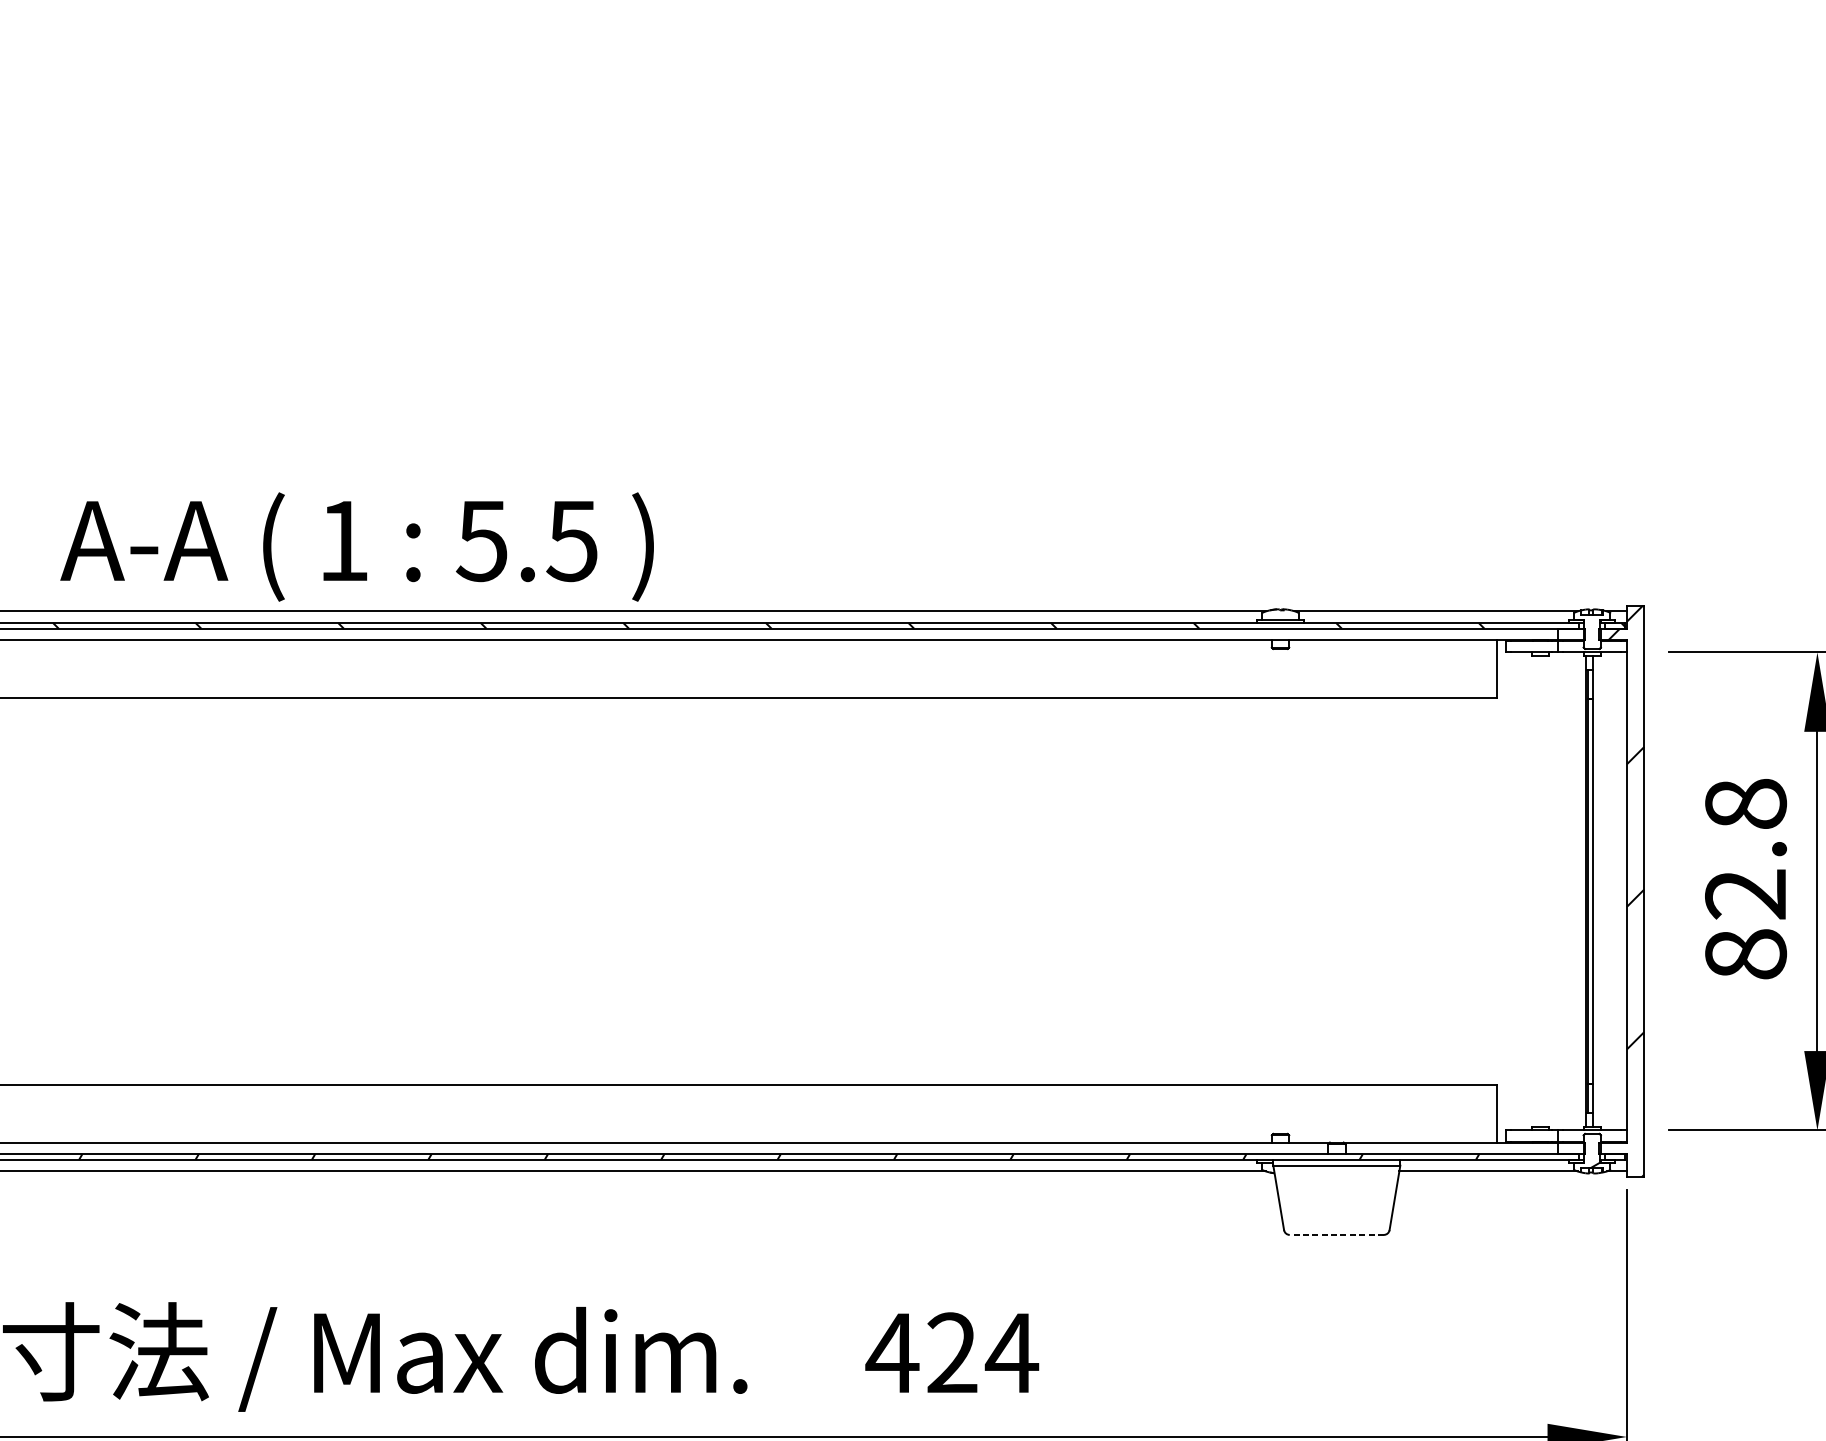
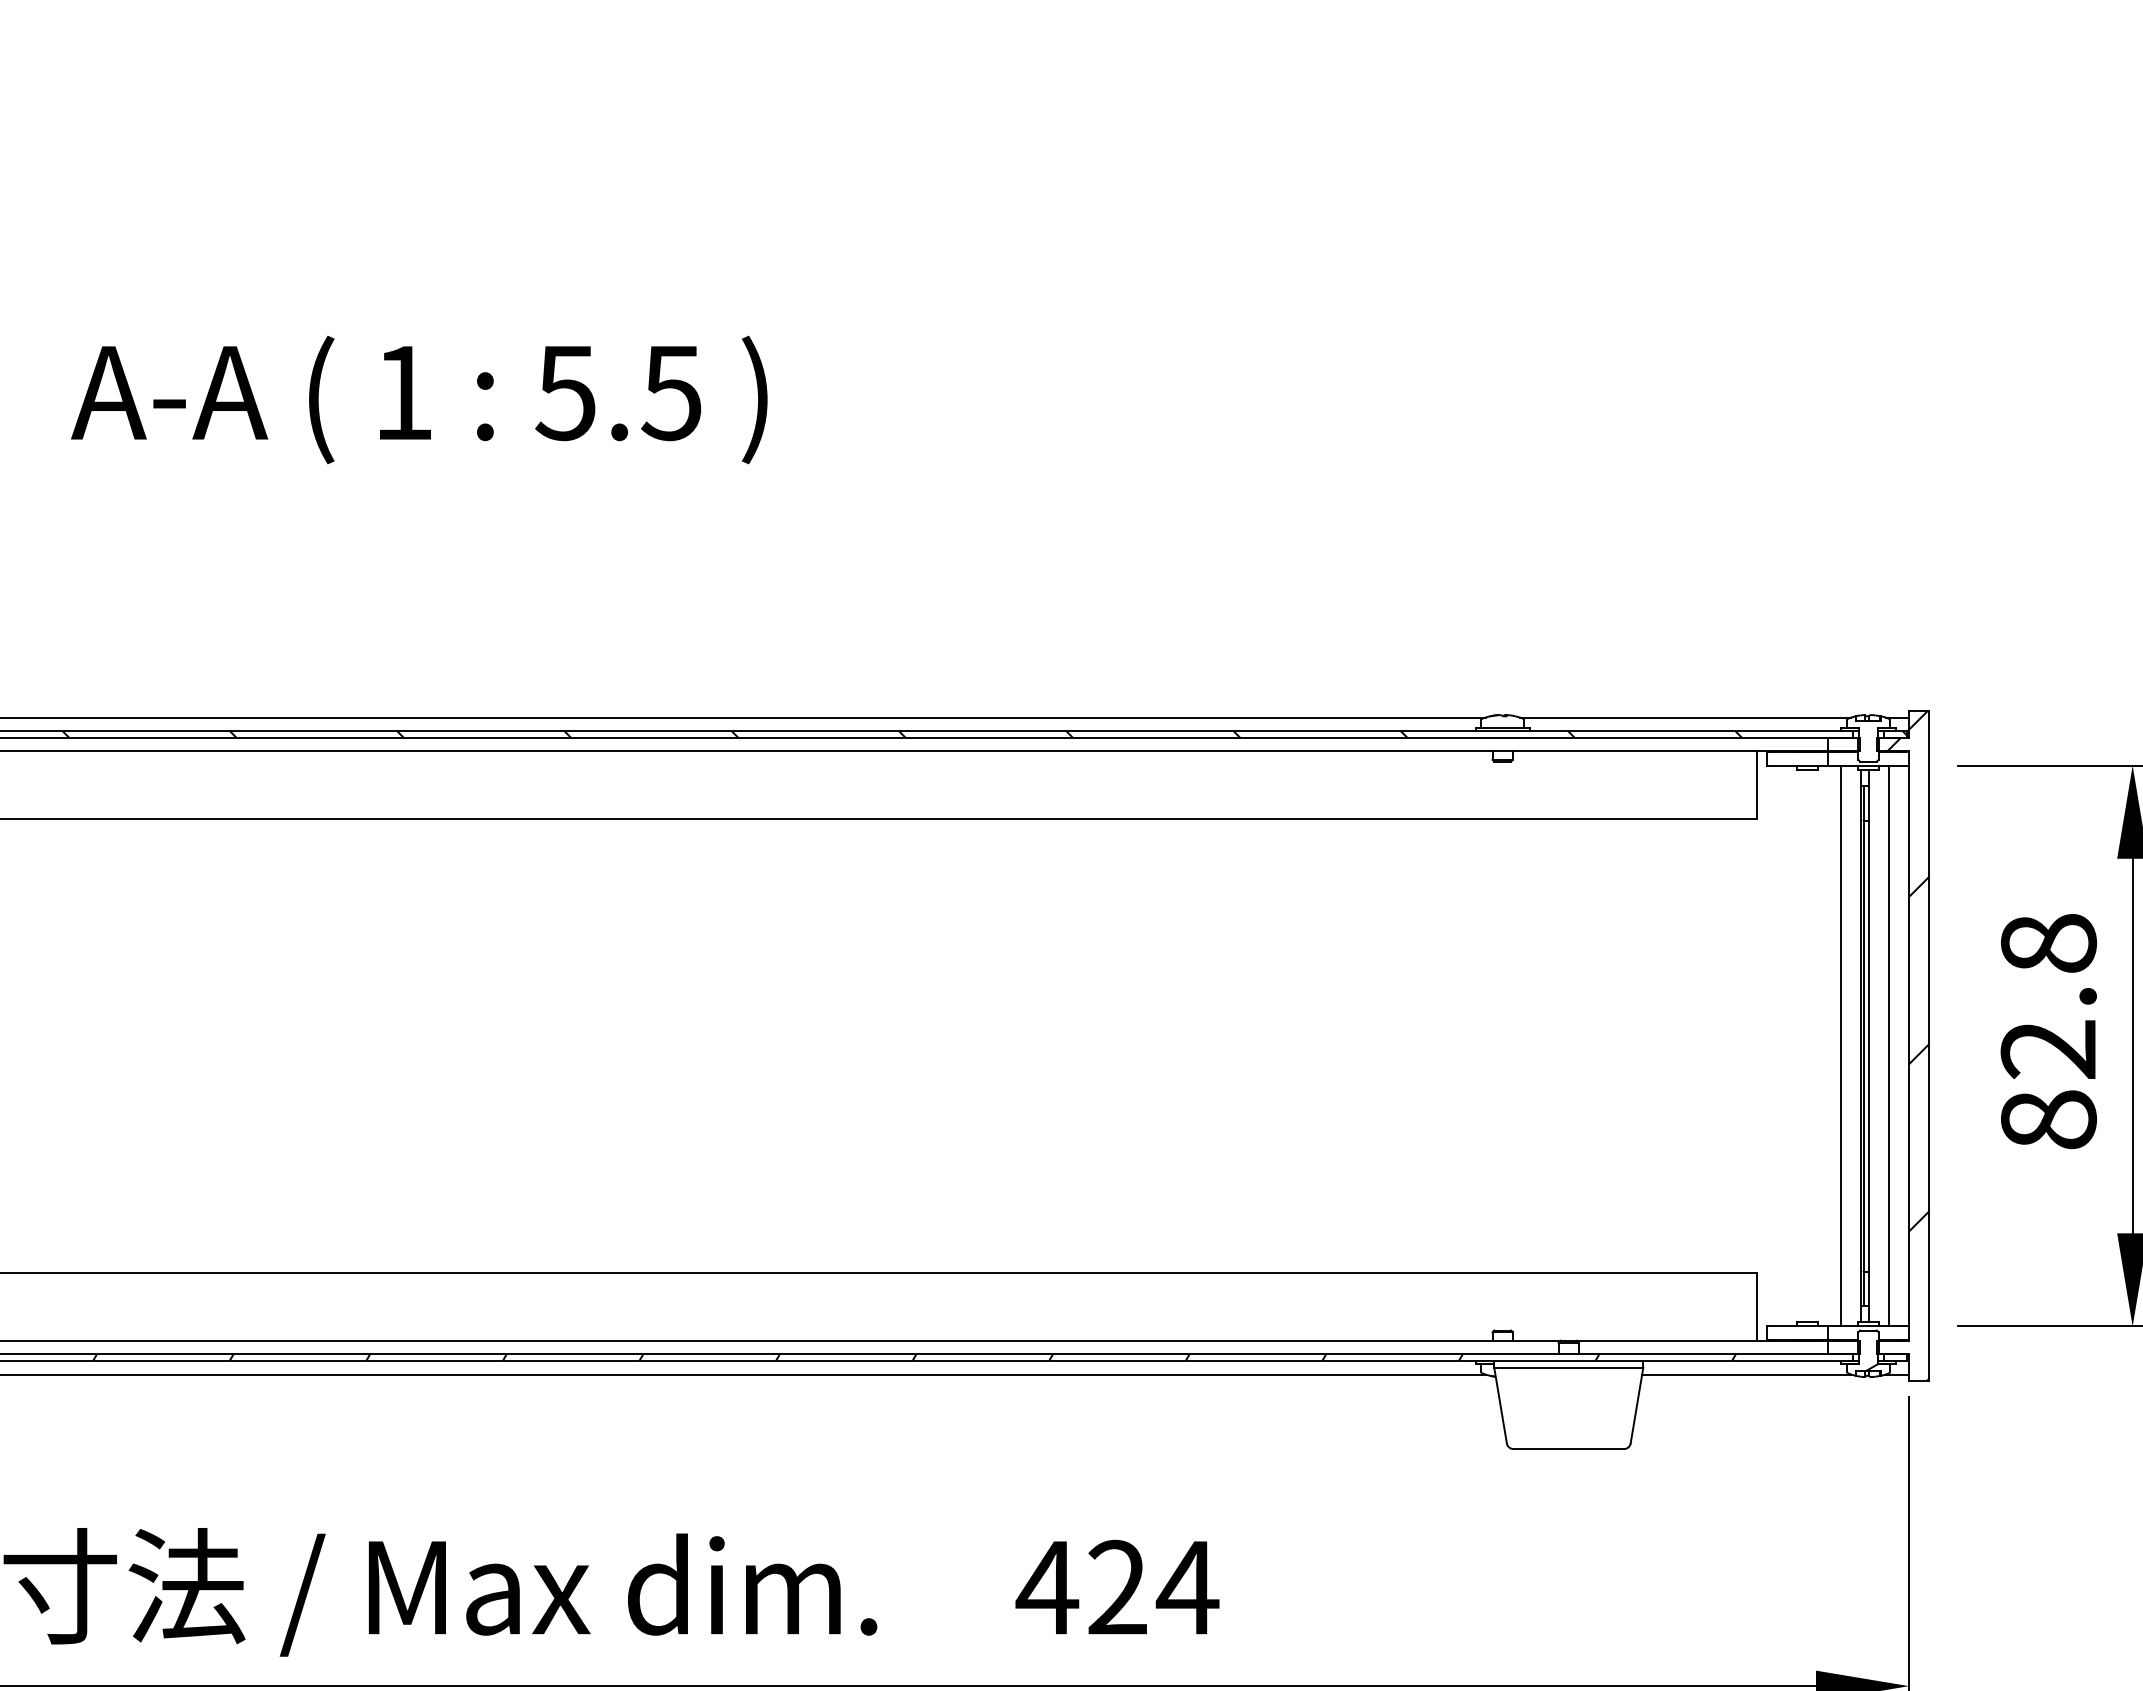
text: (357, 546) -> (419, 399), moved
line: (1569, 890) -> (1841, 1045), added
line: (1609, 890) -> (1888, 1045), added
line: (1336, 1235) -> (1568, 1449), dashed -> solid

